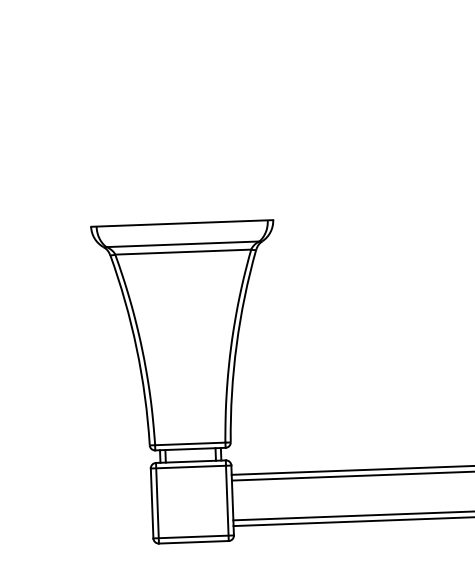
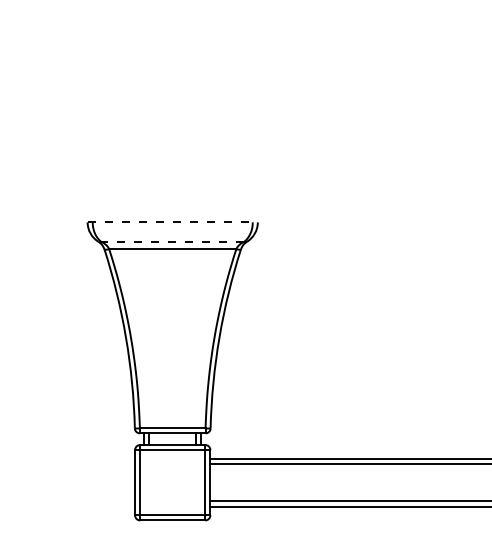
line: (182, 223) -> (173, 222), solid -> dashed
line: (182, 243) -> (172, 241), solid -> dashed

